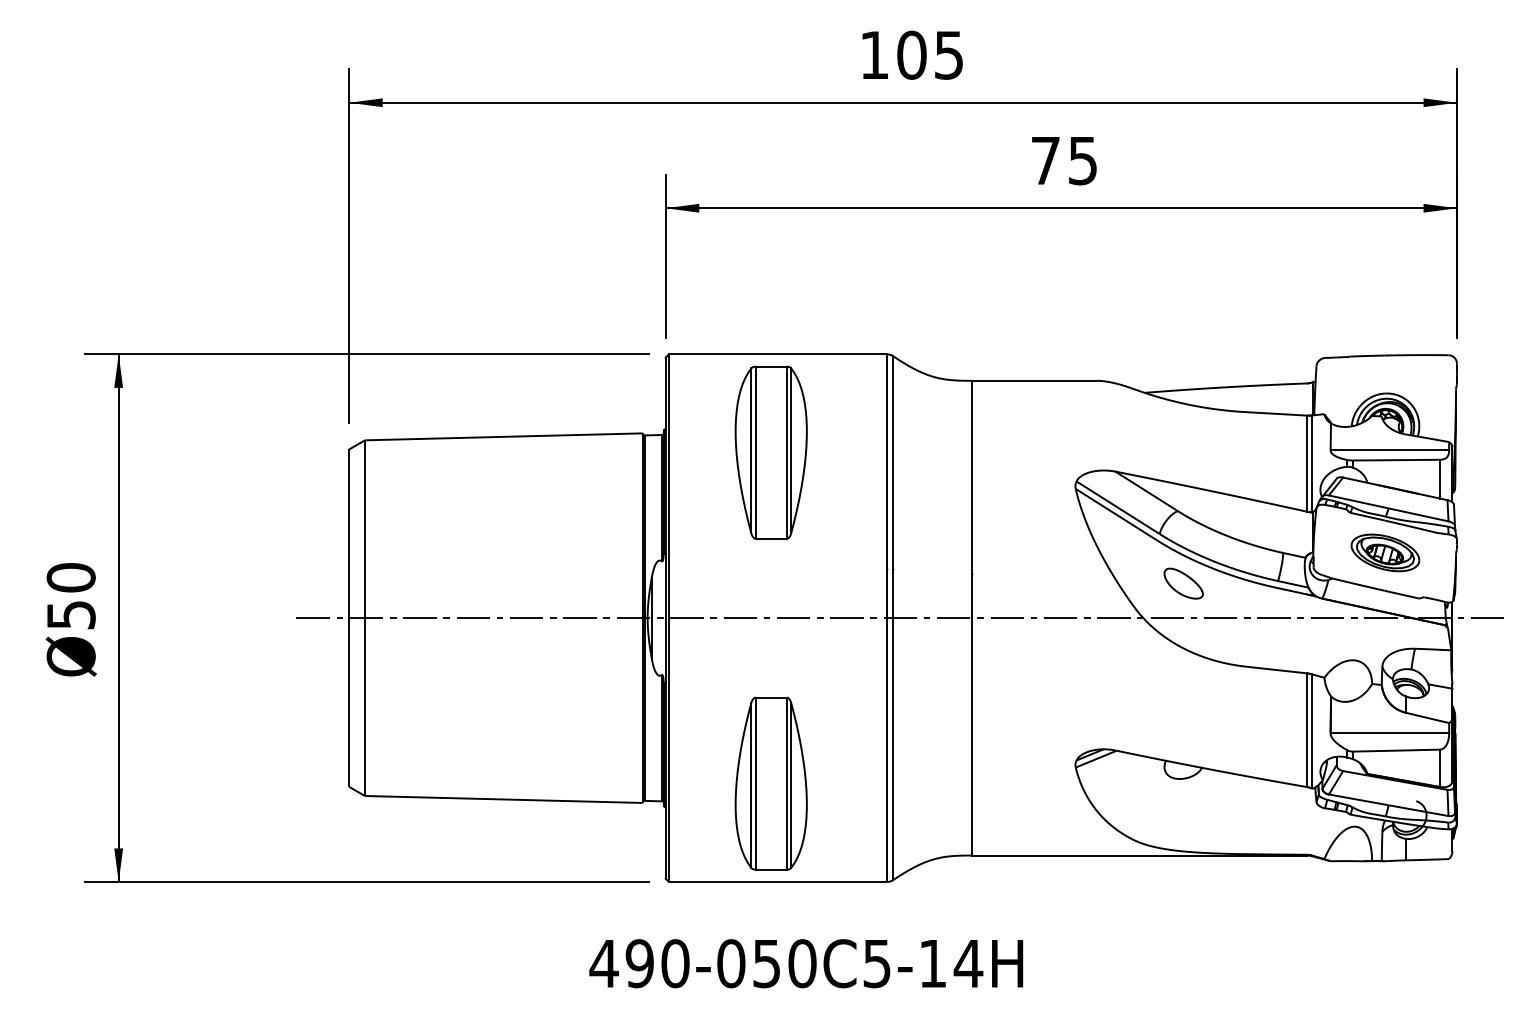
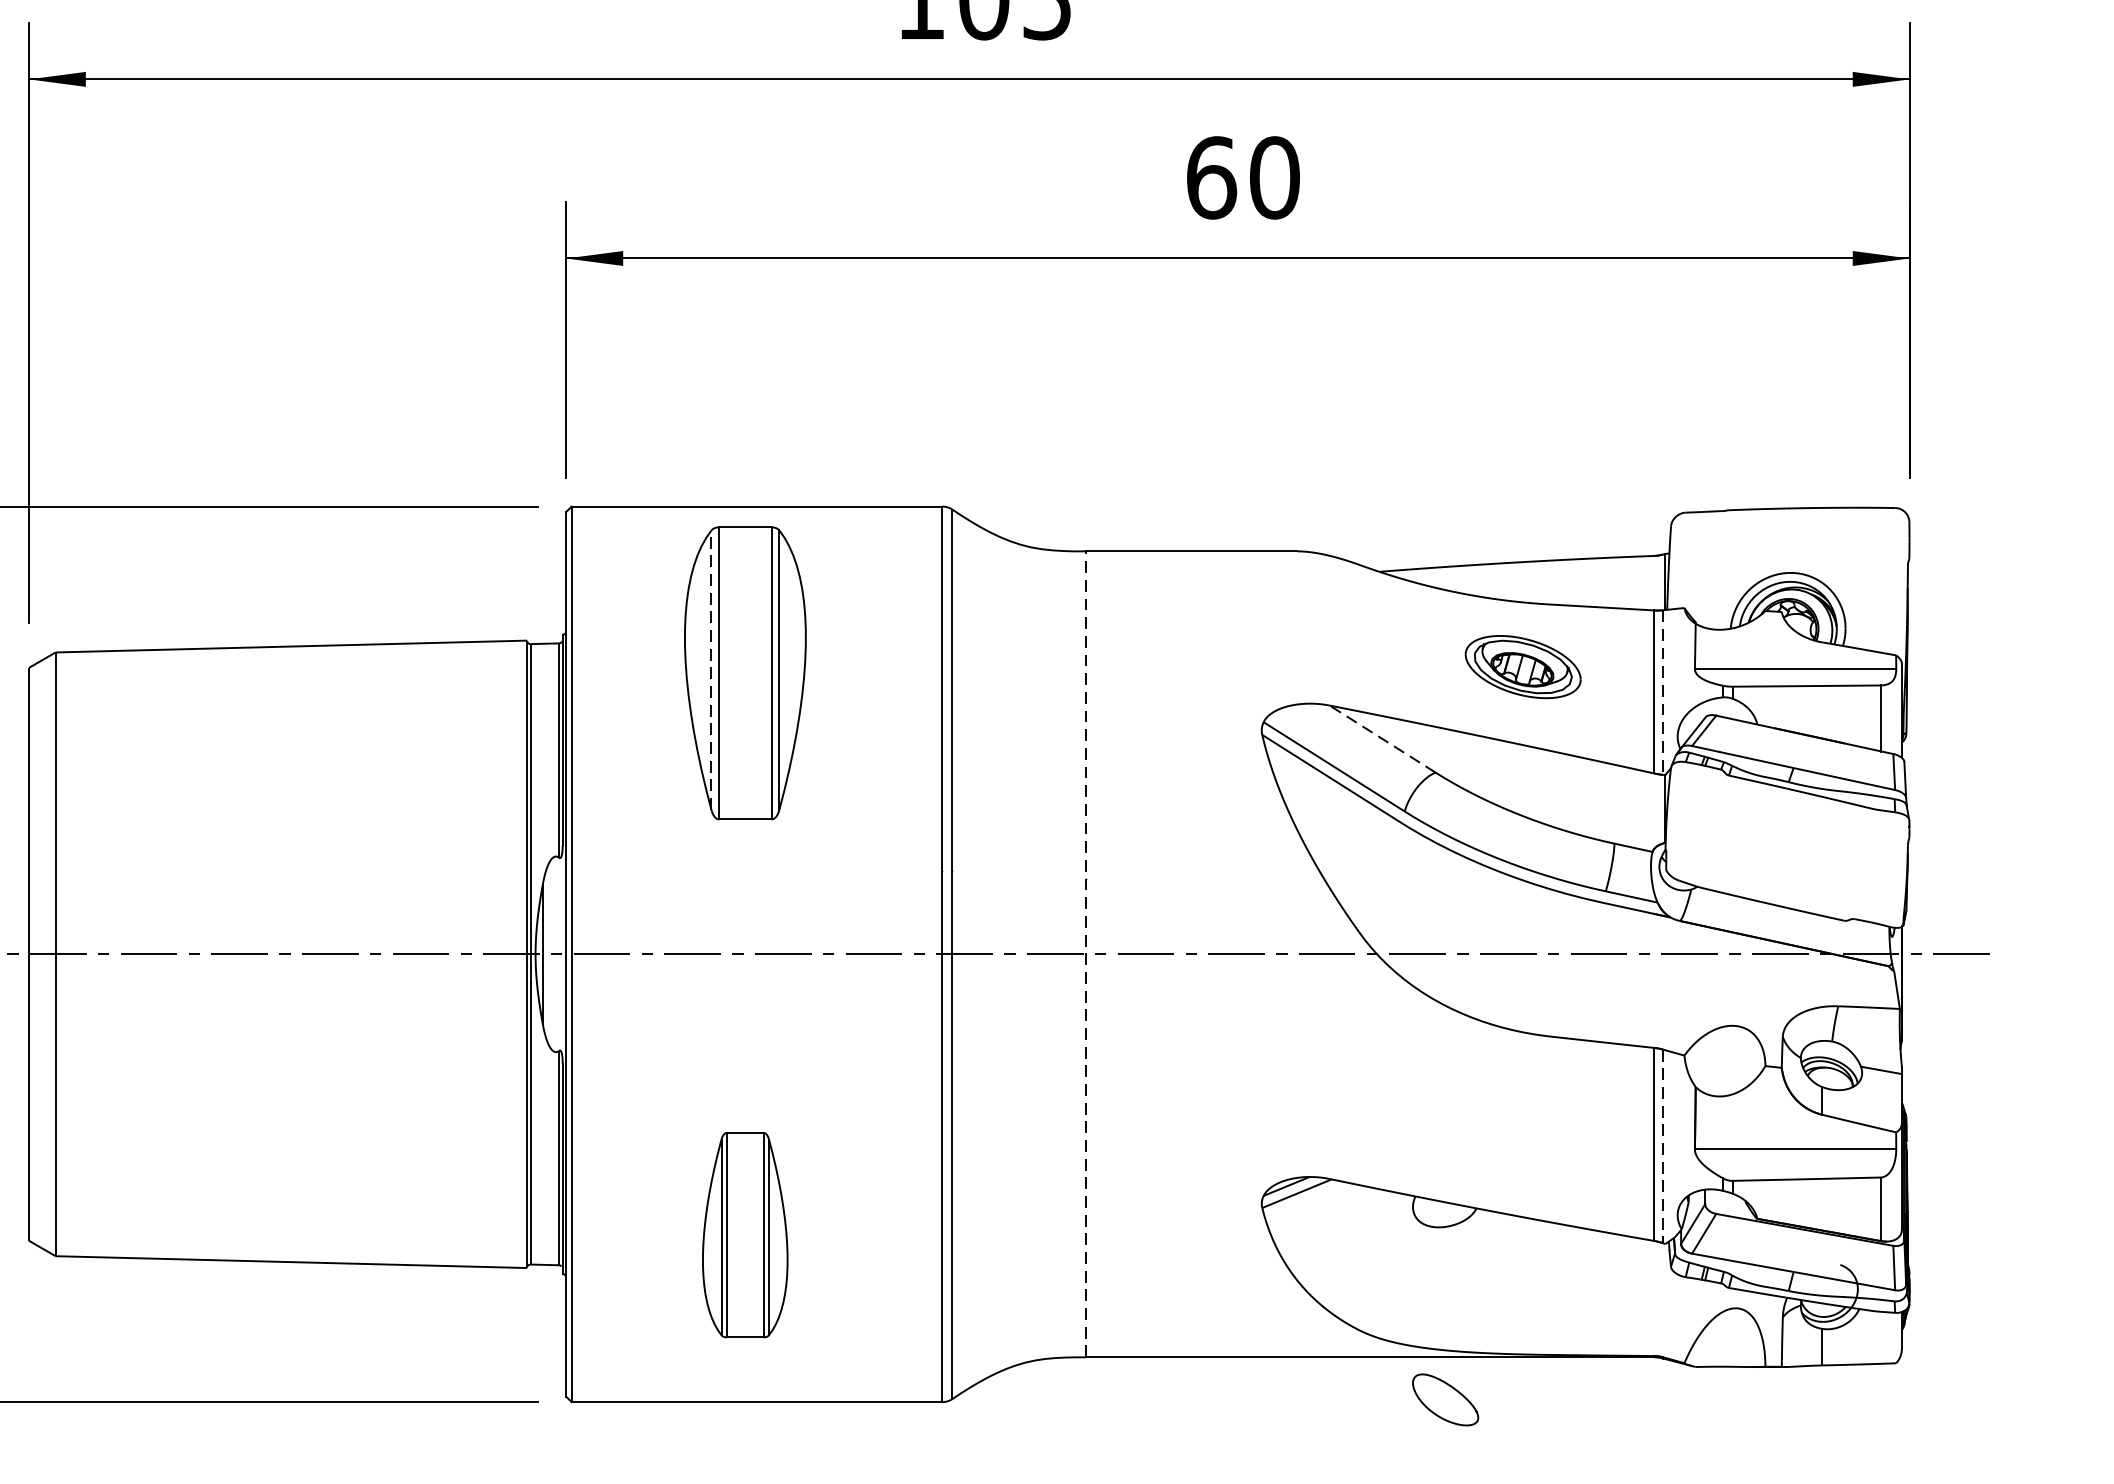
text: (1064, 160) -> (1243, 177), 75 -> 60
line: (751, 450) -> (711, 669), solid -> dashed
line: (1311, 463) -> (1662, 691), solid -> dashed
line: (1146, 491) -> (1382, 739), solid -> dashed
part: (1385, 552) -> (1523, 666), moved
curve: (1187, 577) -> (1452, 1389), moved
line: (971, 617) -> (1085, 953), solid -> dashed
line: (1311, 731) -> (1662, 1146), solid -> dashed
part: (770, 783) -> (744, 1235), size x0.7

